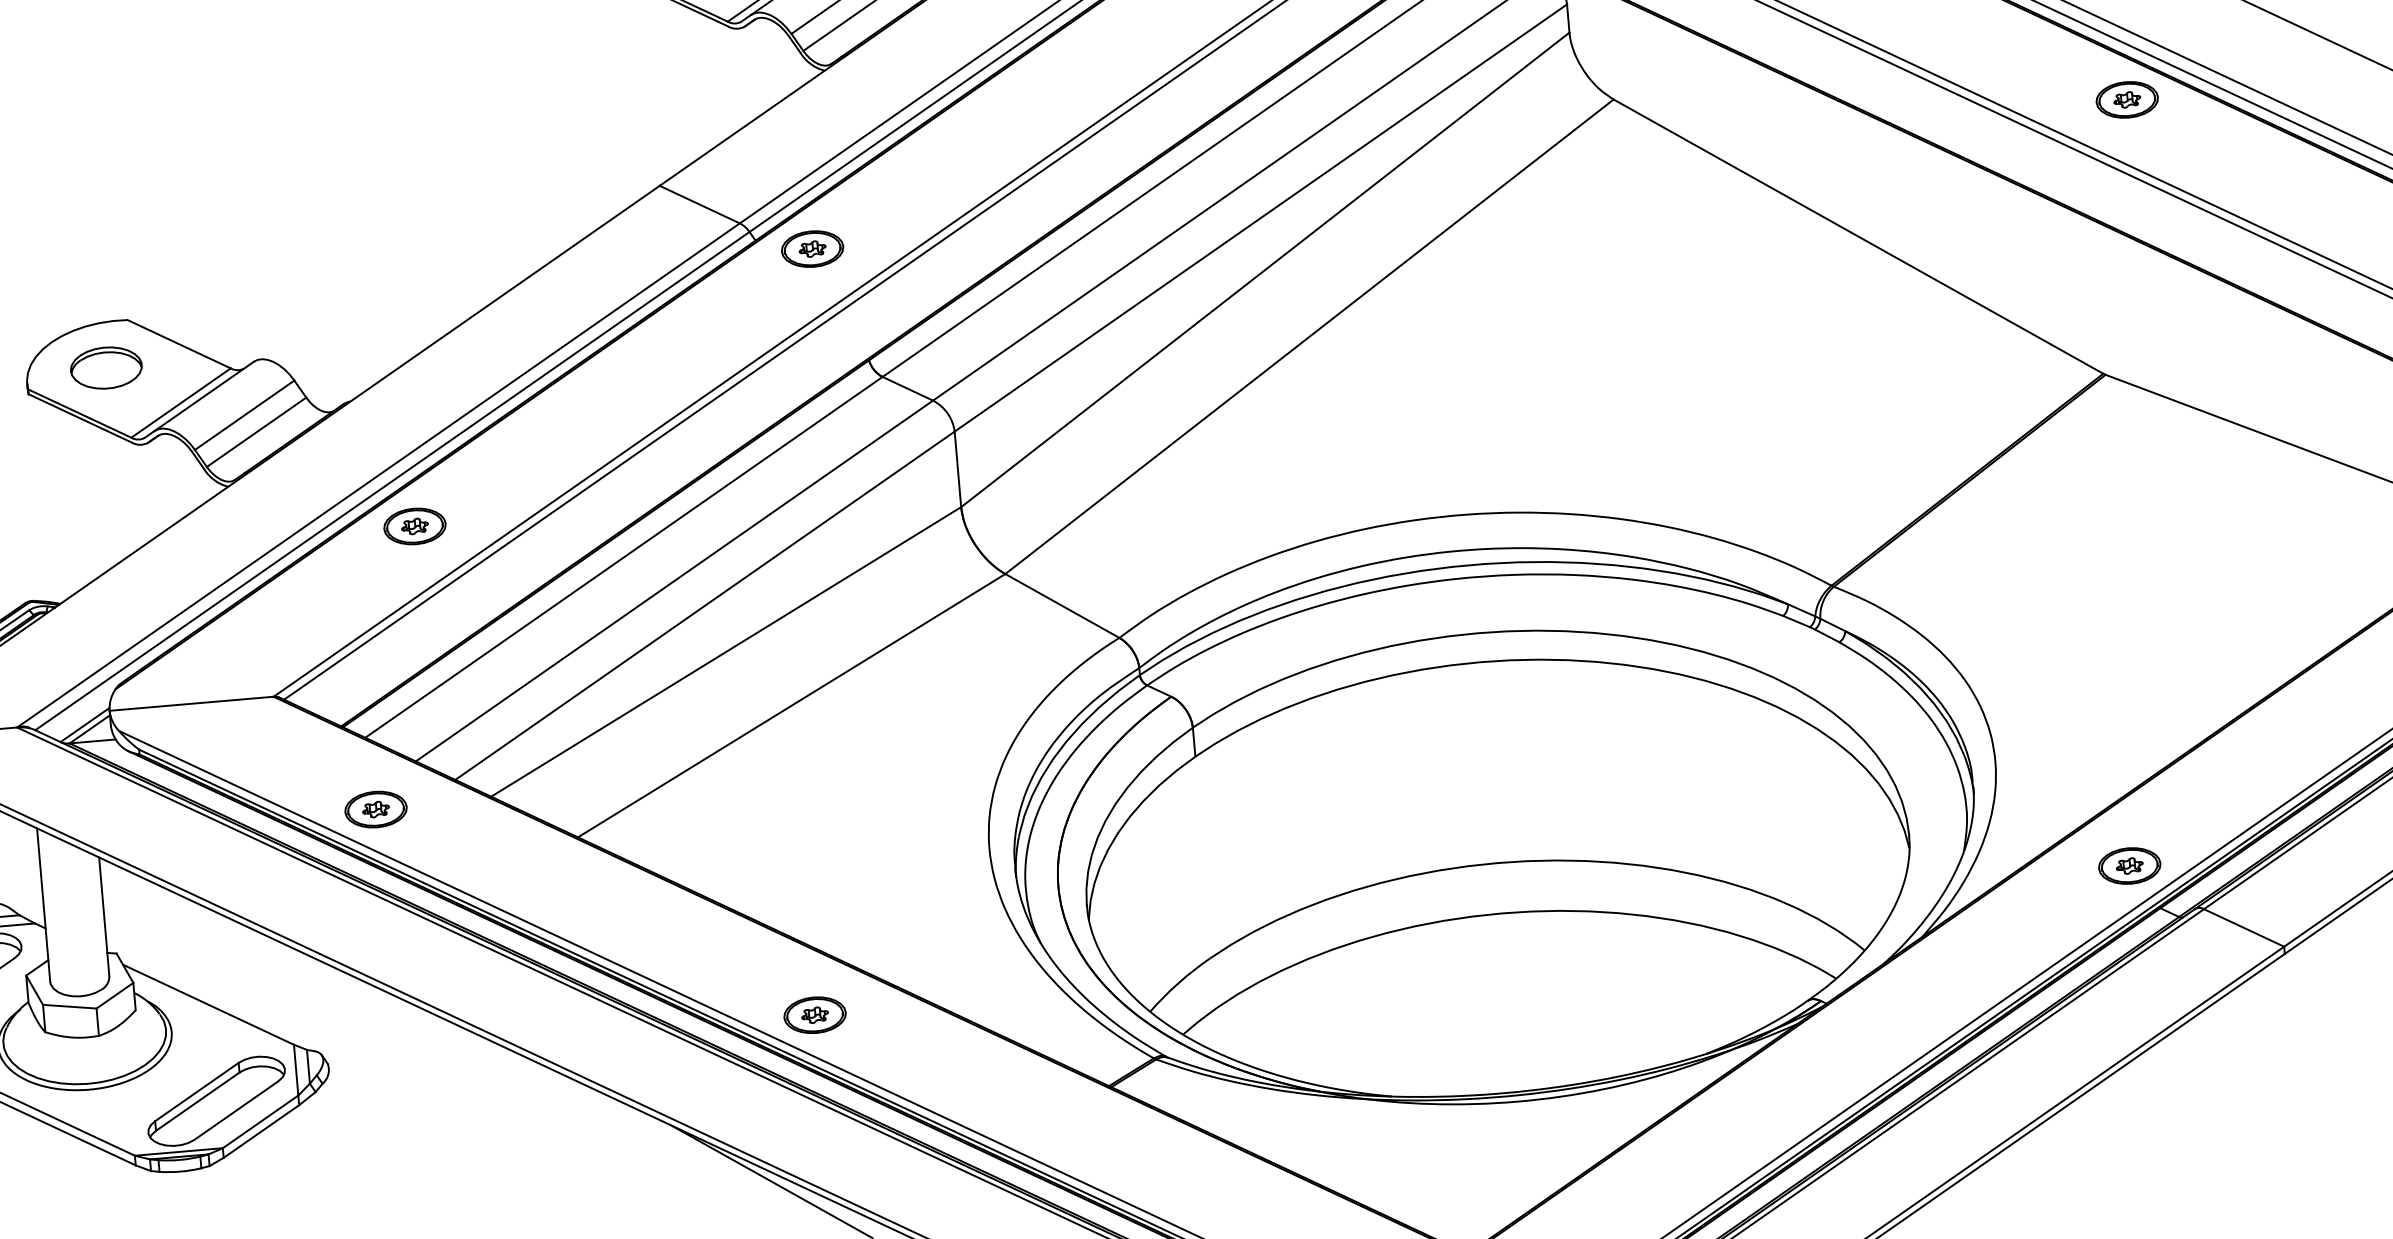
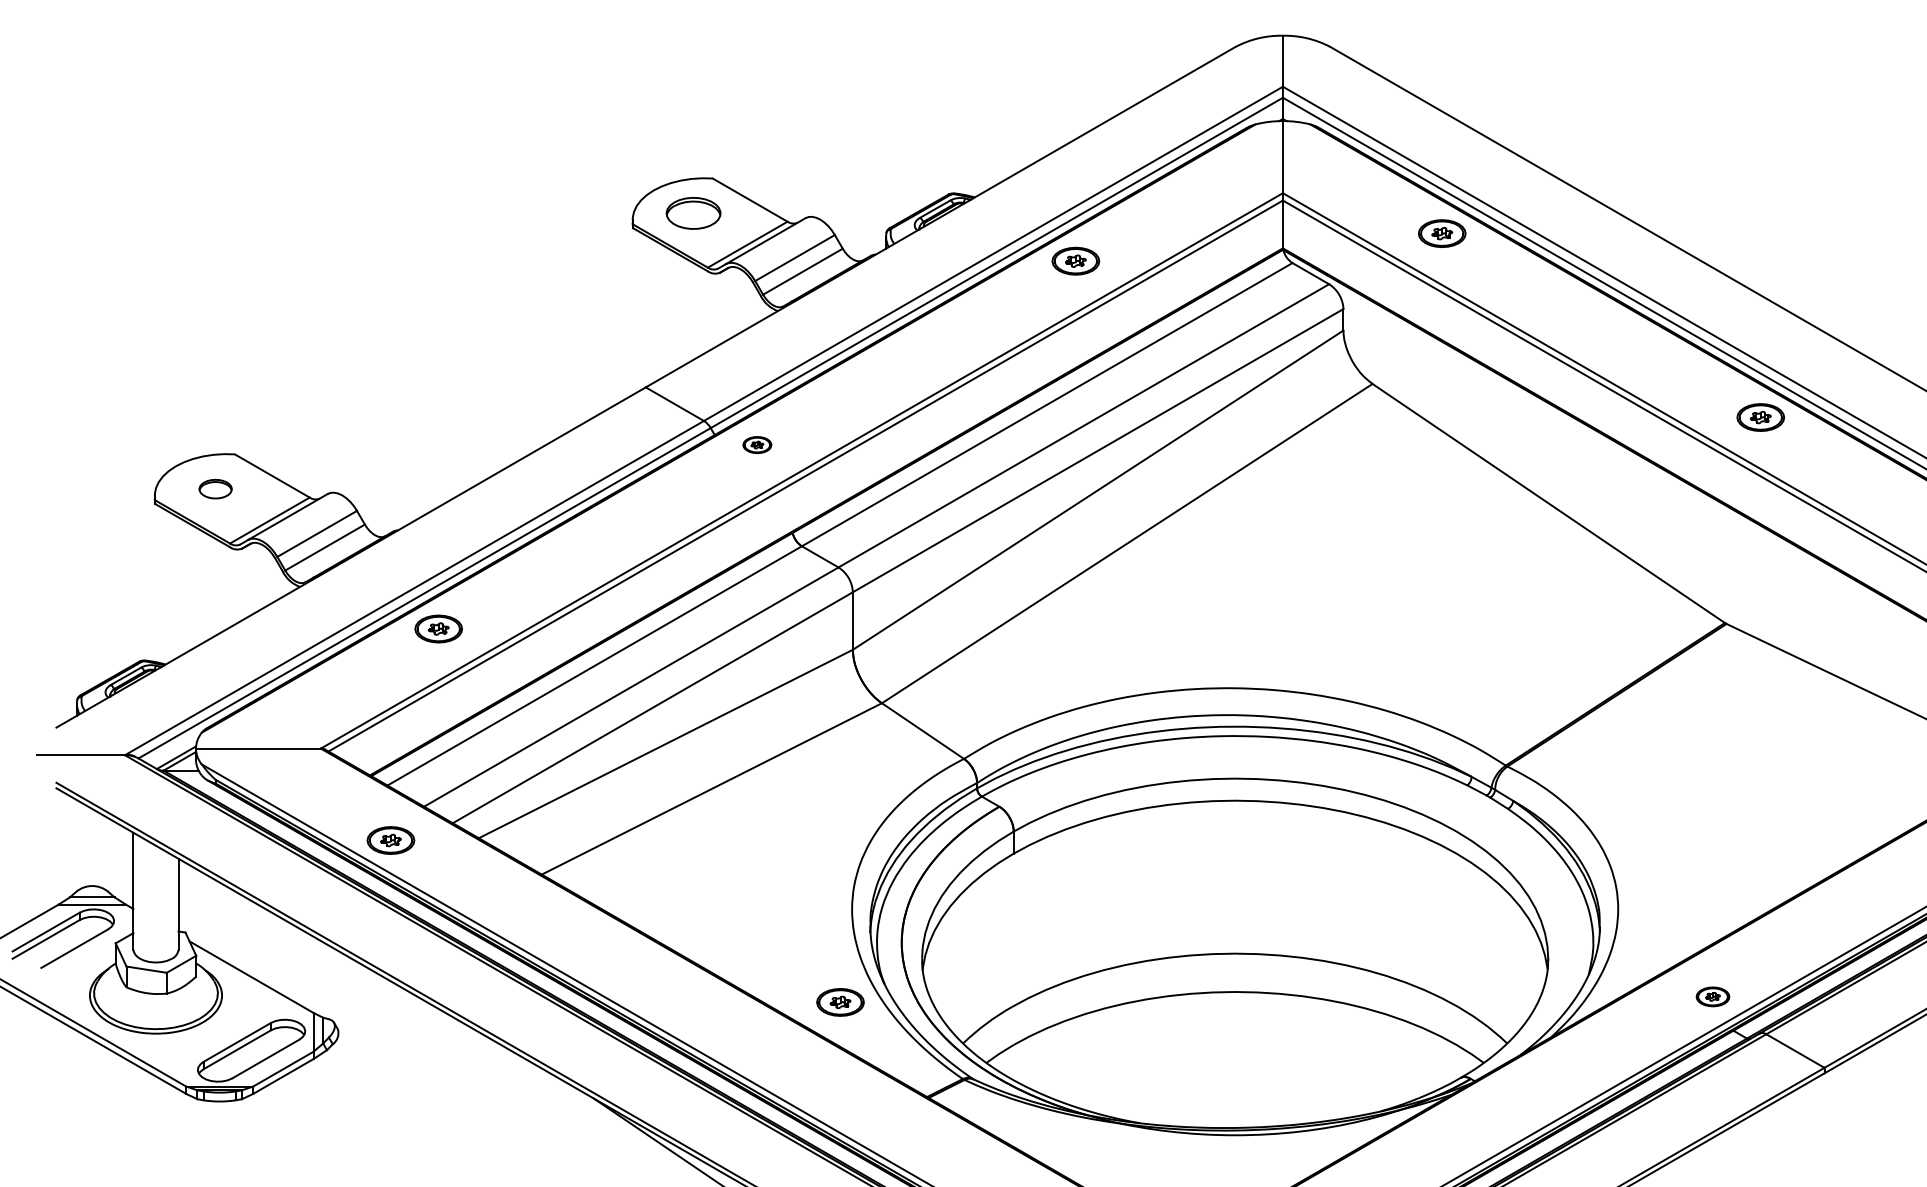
part: (812, 248) -> (757, 444), size x0.6
part: (106, 367) -> (215, 488), size x0.6
part: (2129, 865) -> (1712, 996), size x0.7
part: (815, 1015) -> (840, 1002), moved

